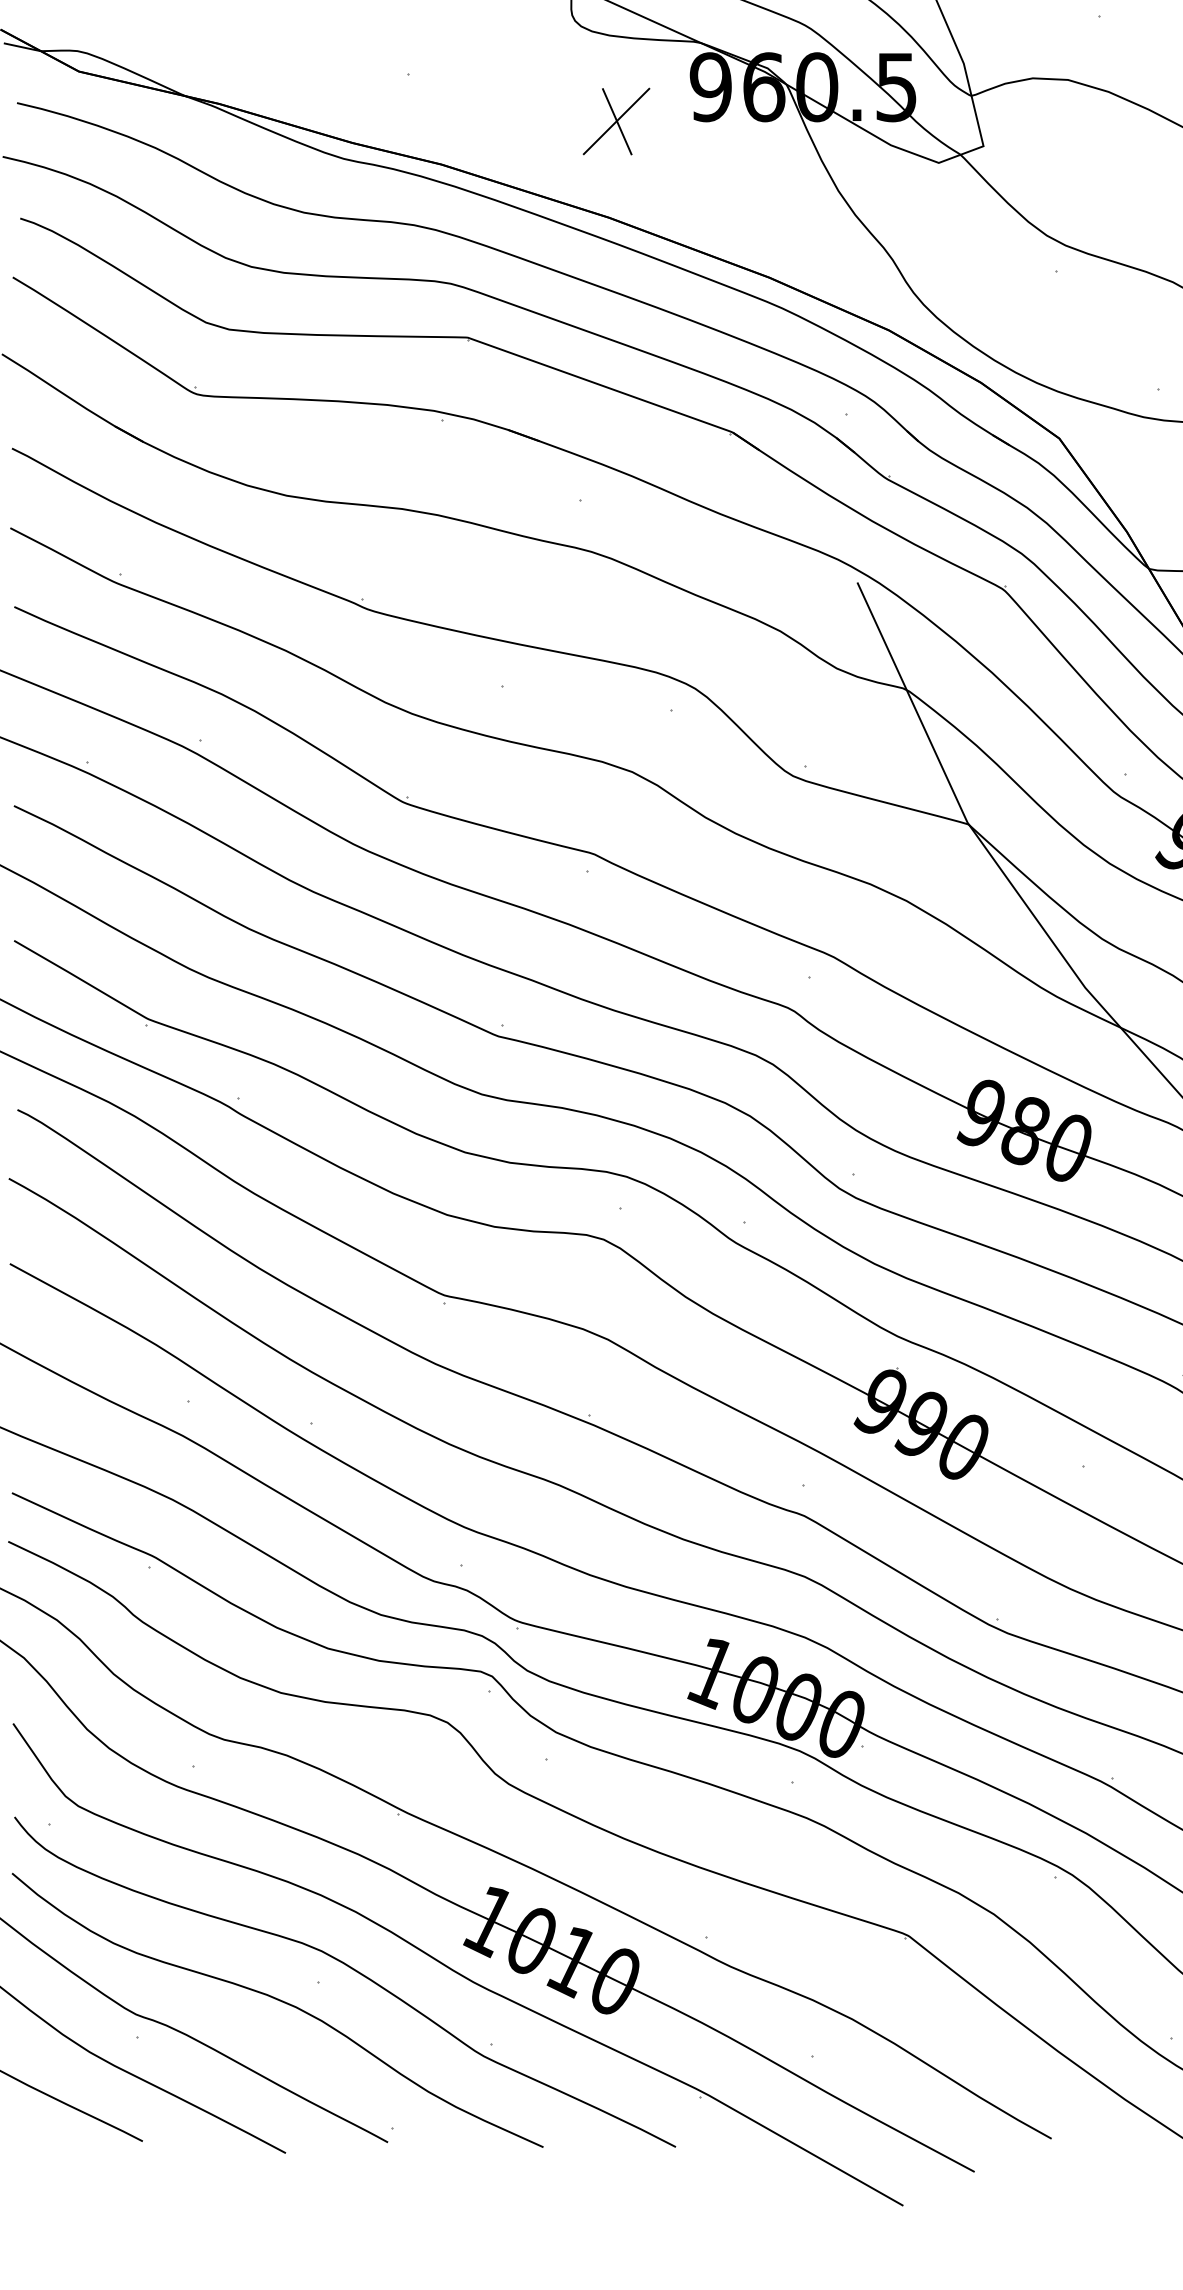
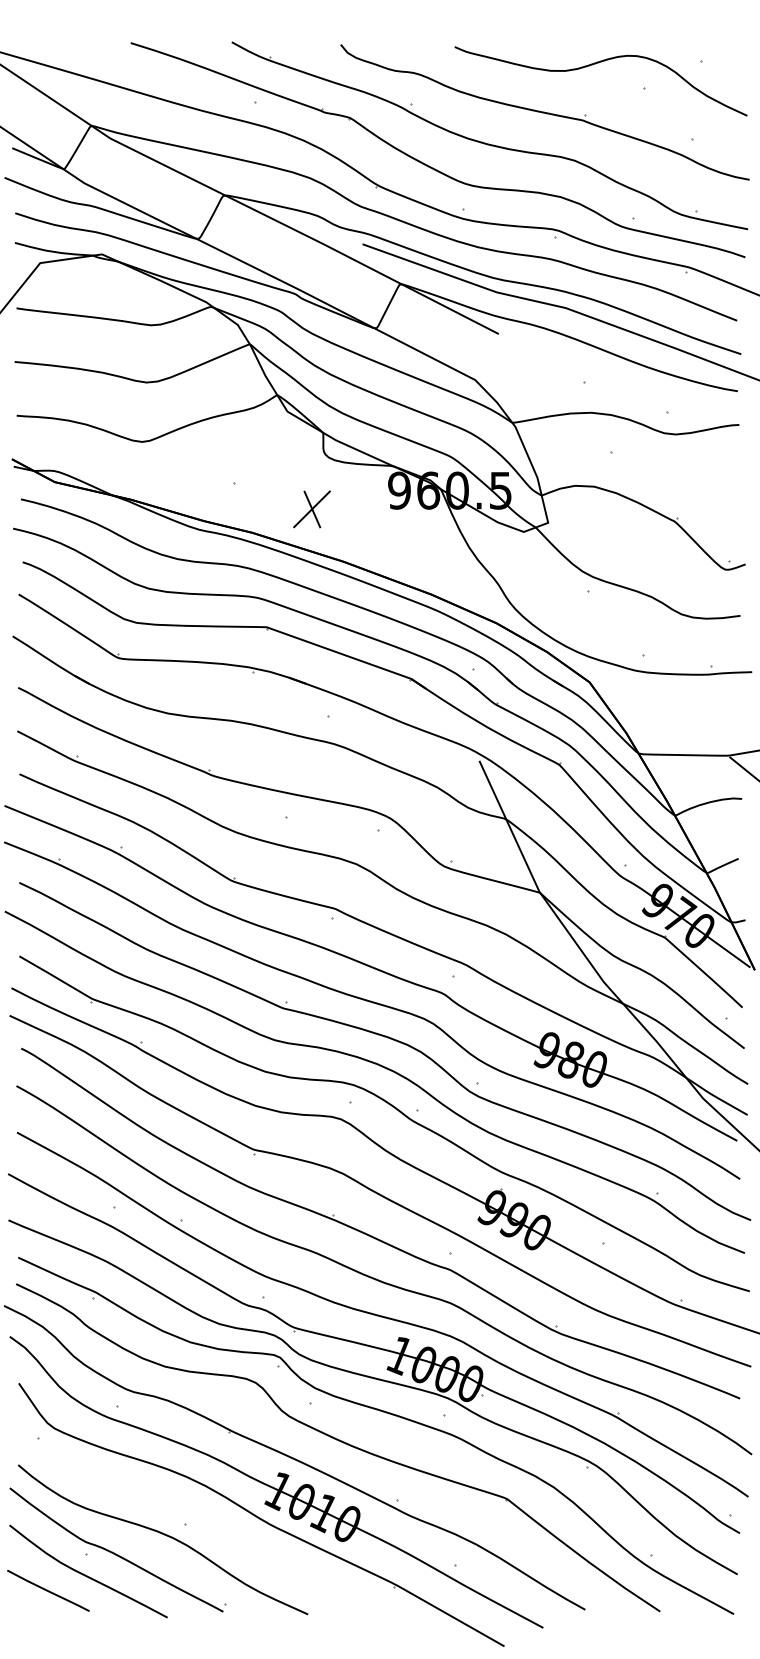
part: (615, 121) -> (311, 509), moved
part: (349, 1969) -> (202, 1517), removed

